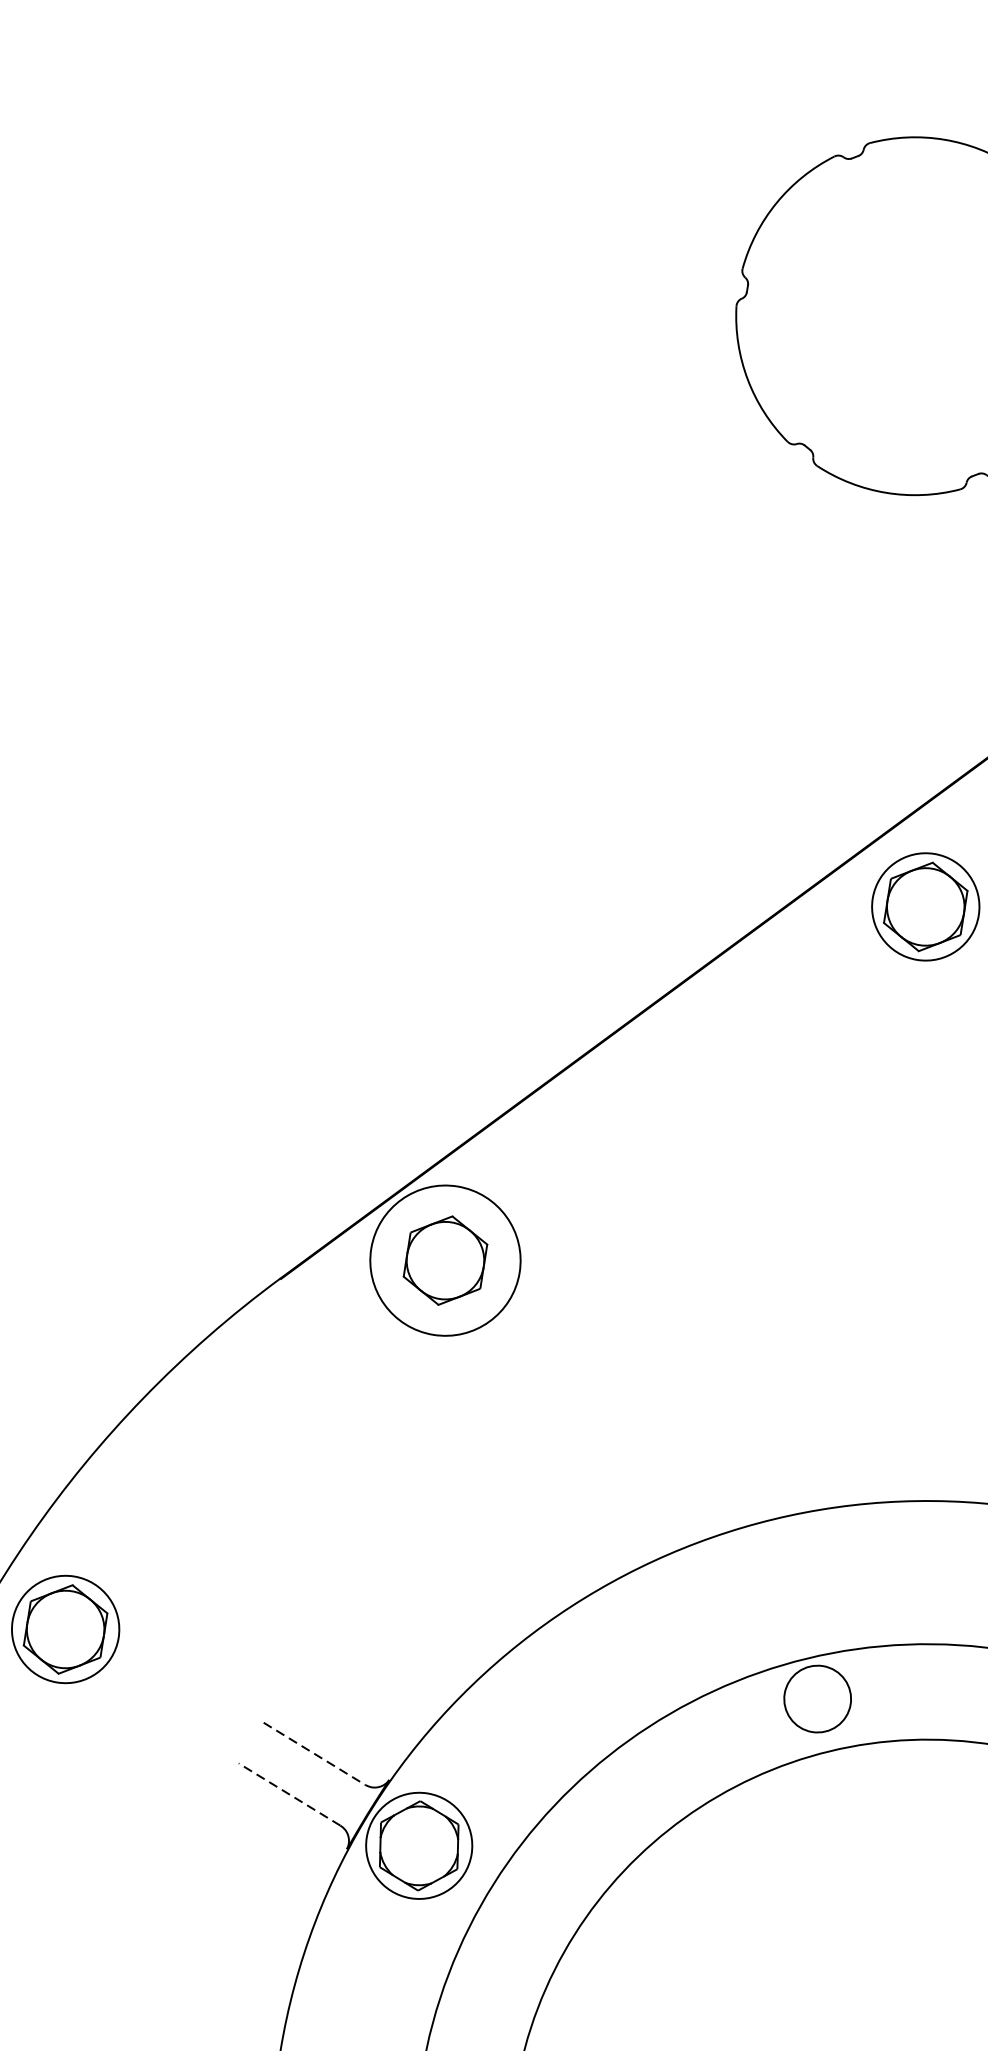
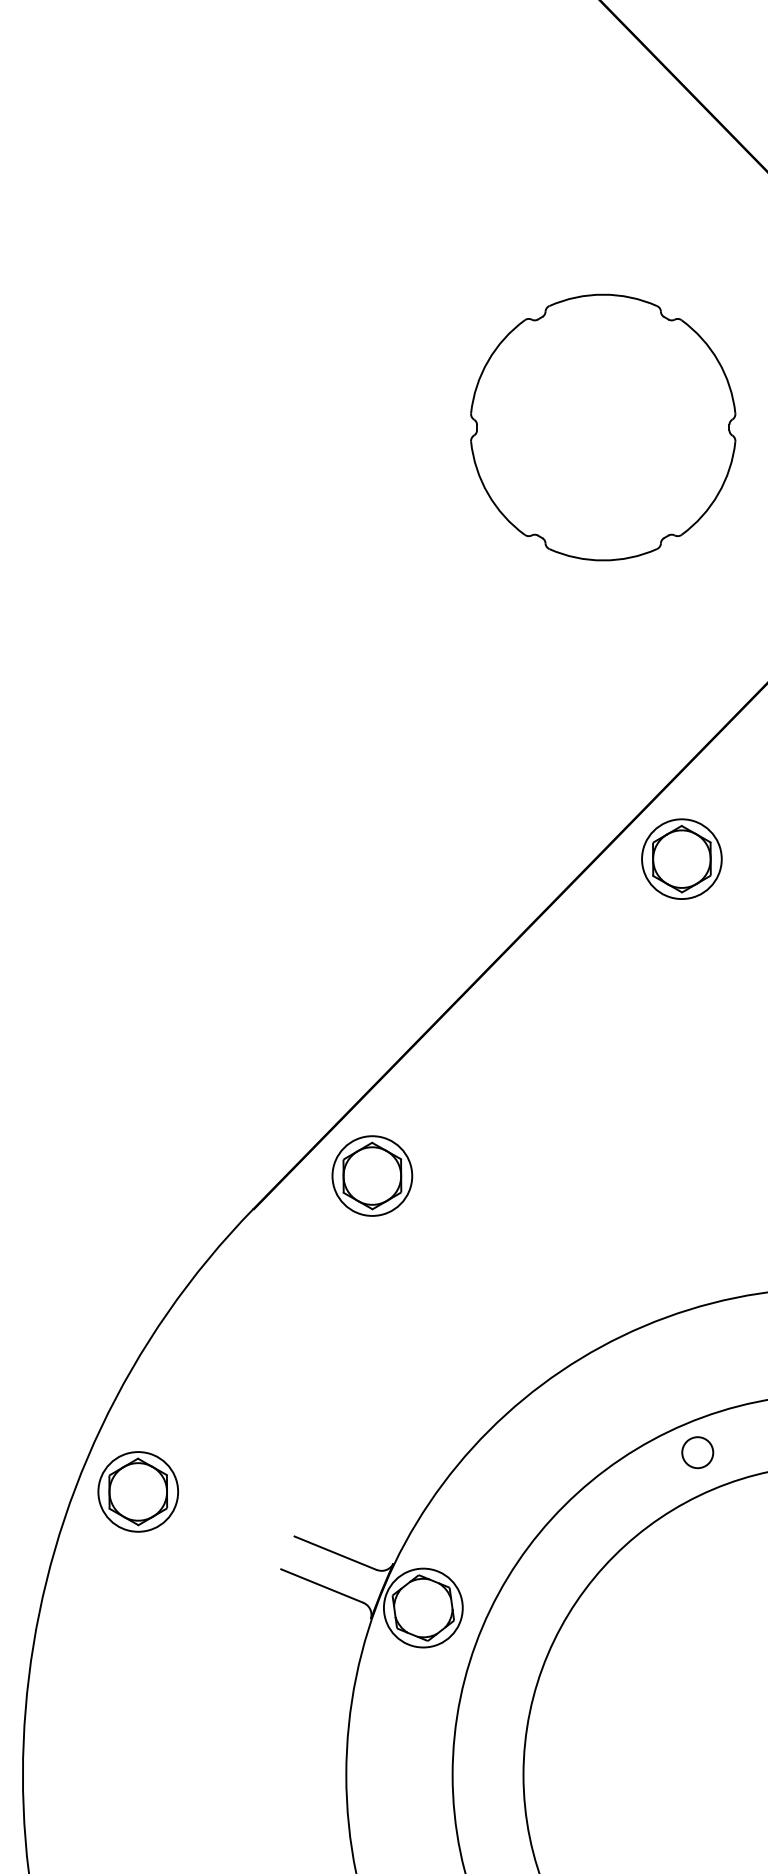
circle: (445, 1259) -> (372, 1175), size x0.71
circle: (817, 1698) -> (697, 1452), size x0.62
line: (315, 1754) -> (336, 1553), dashed -> solid
line: (288, 1793) -> (321, 1585), dashed -> solid

